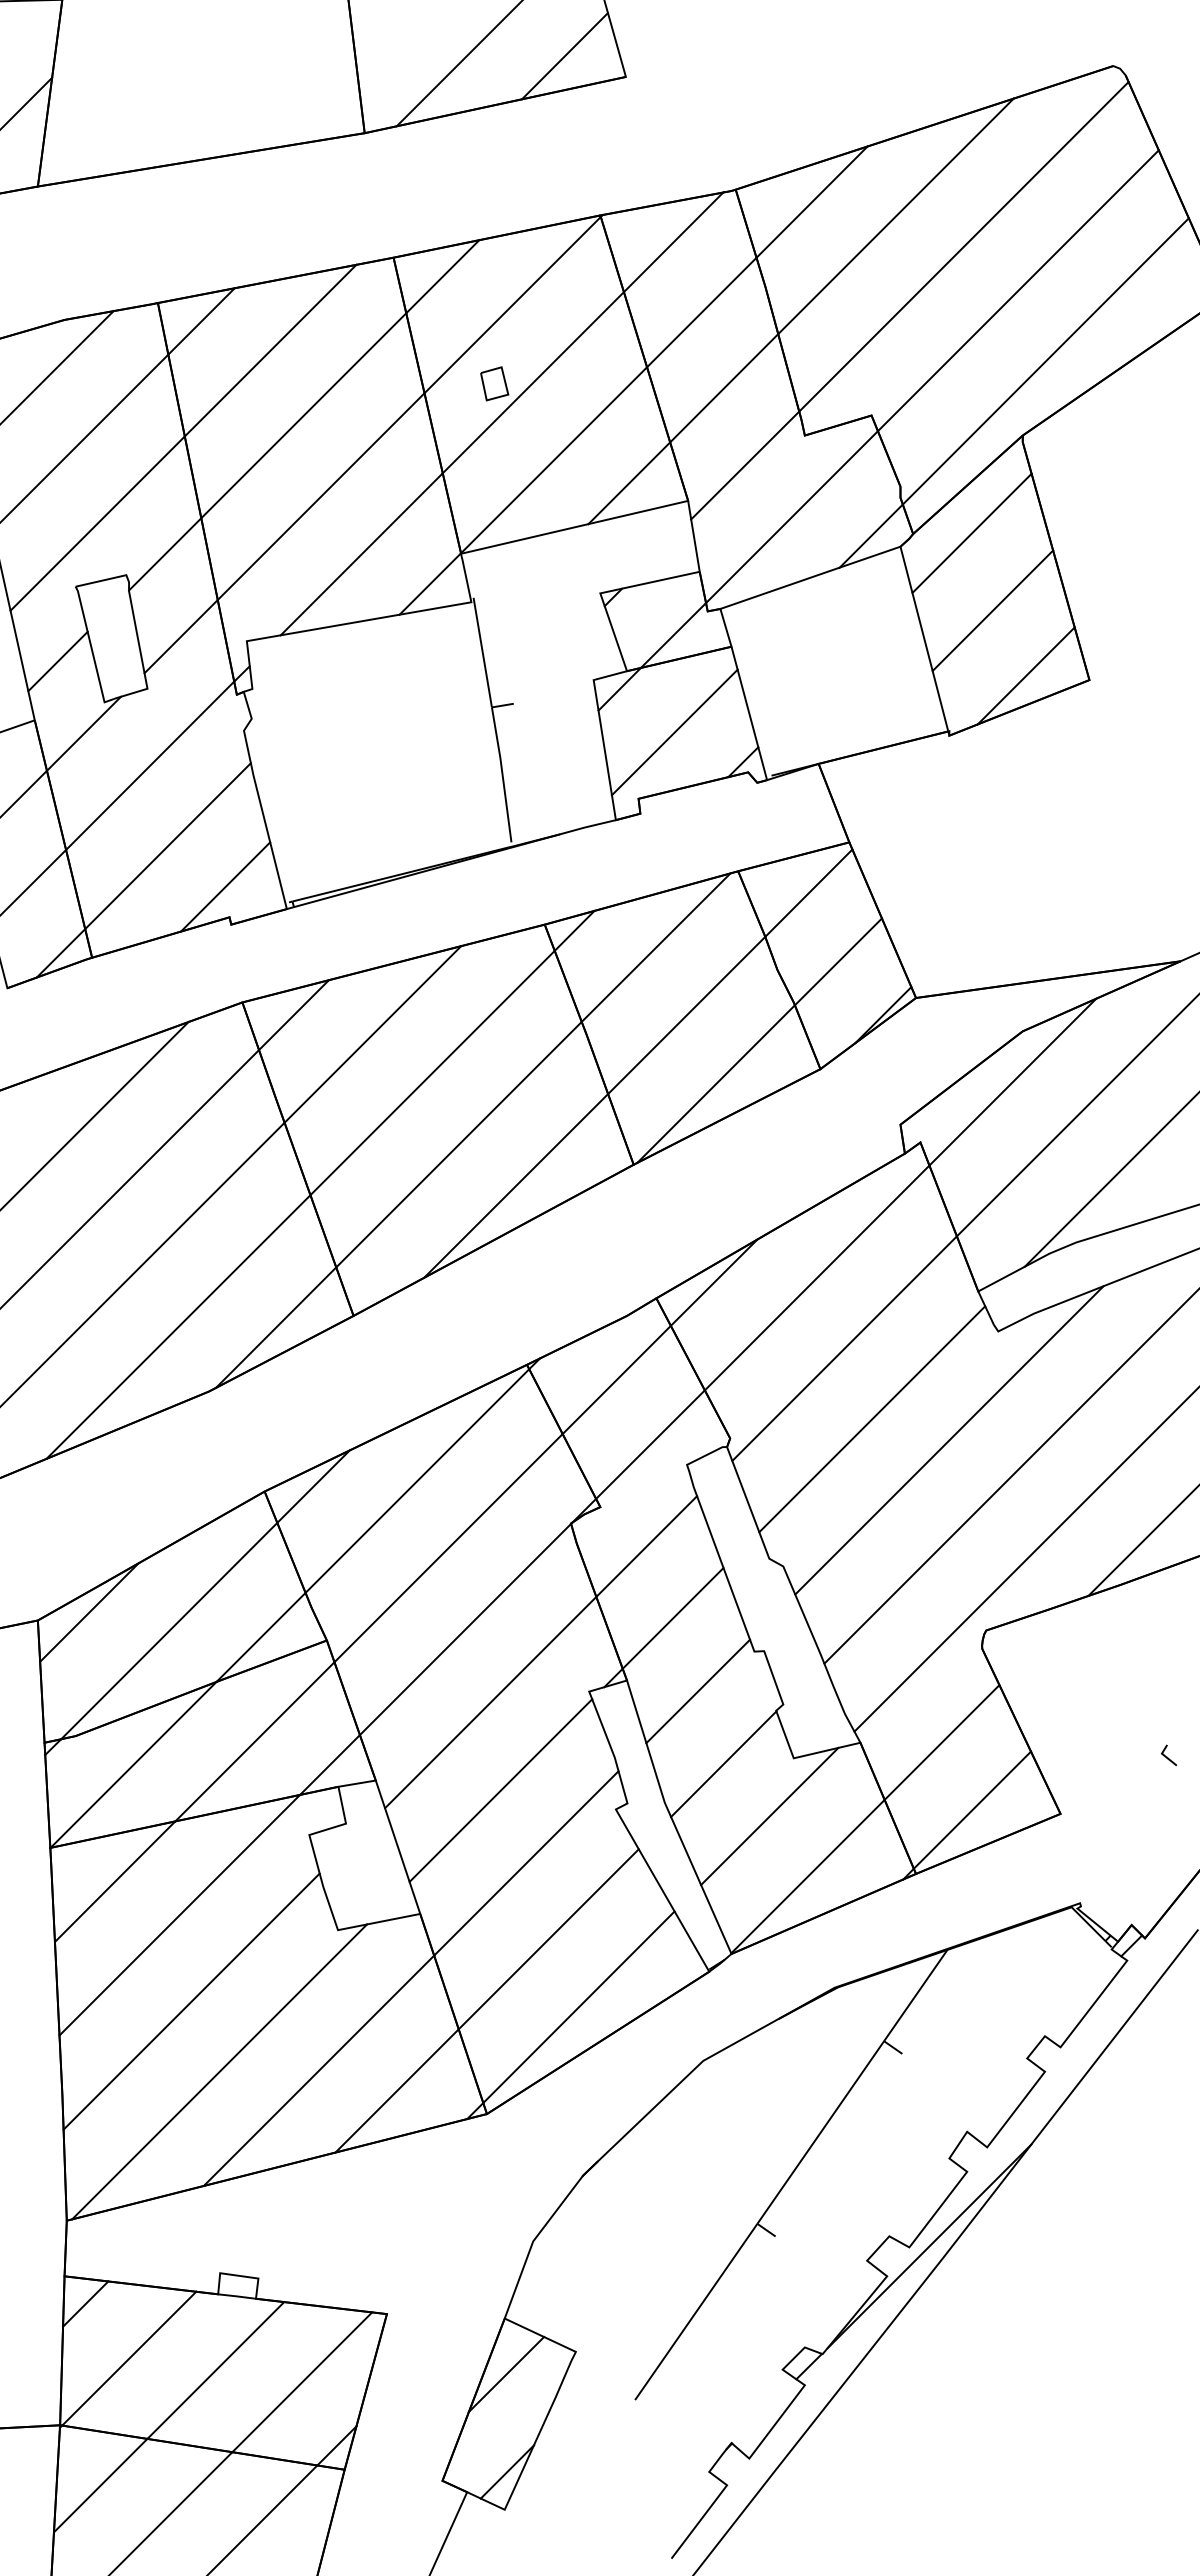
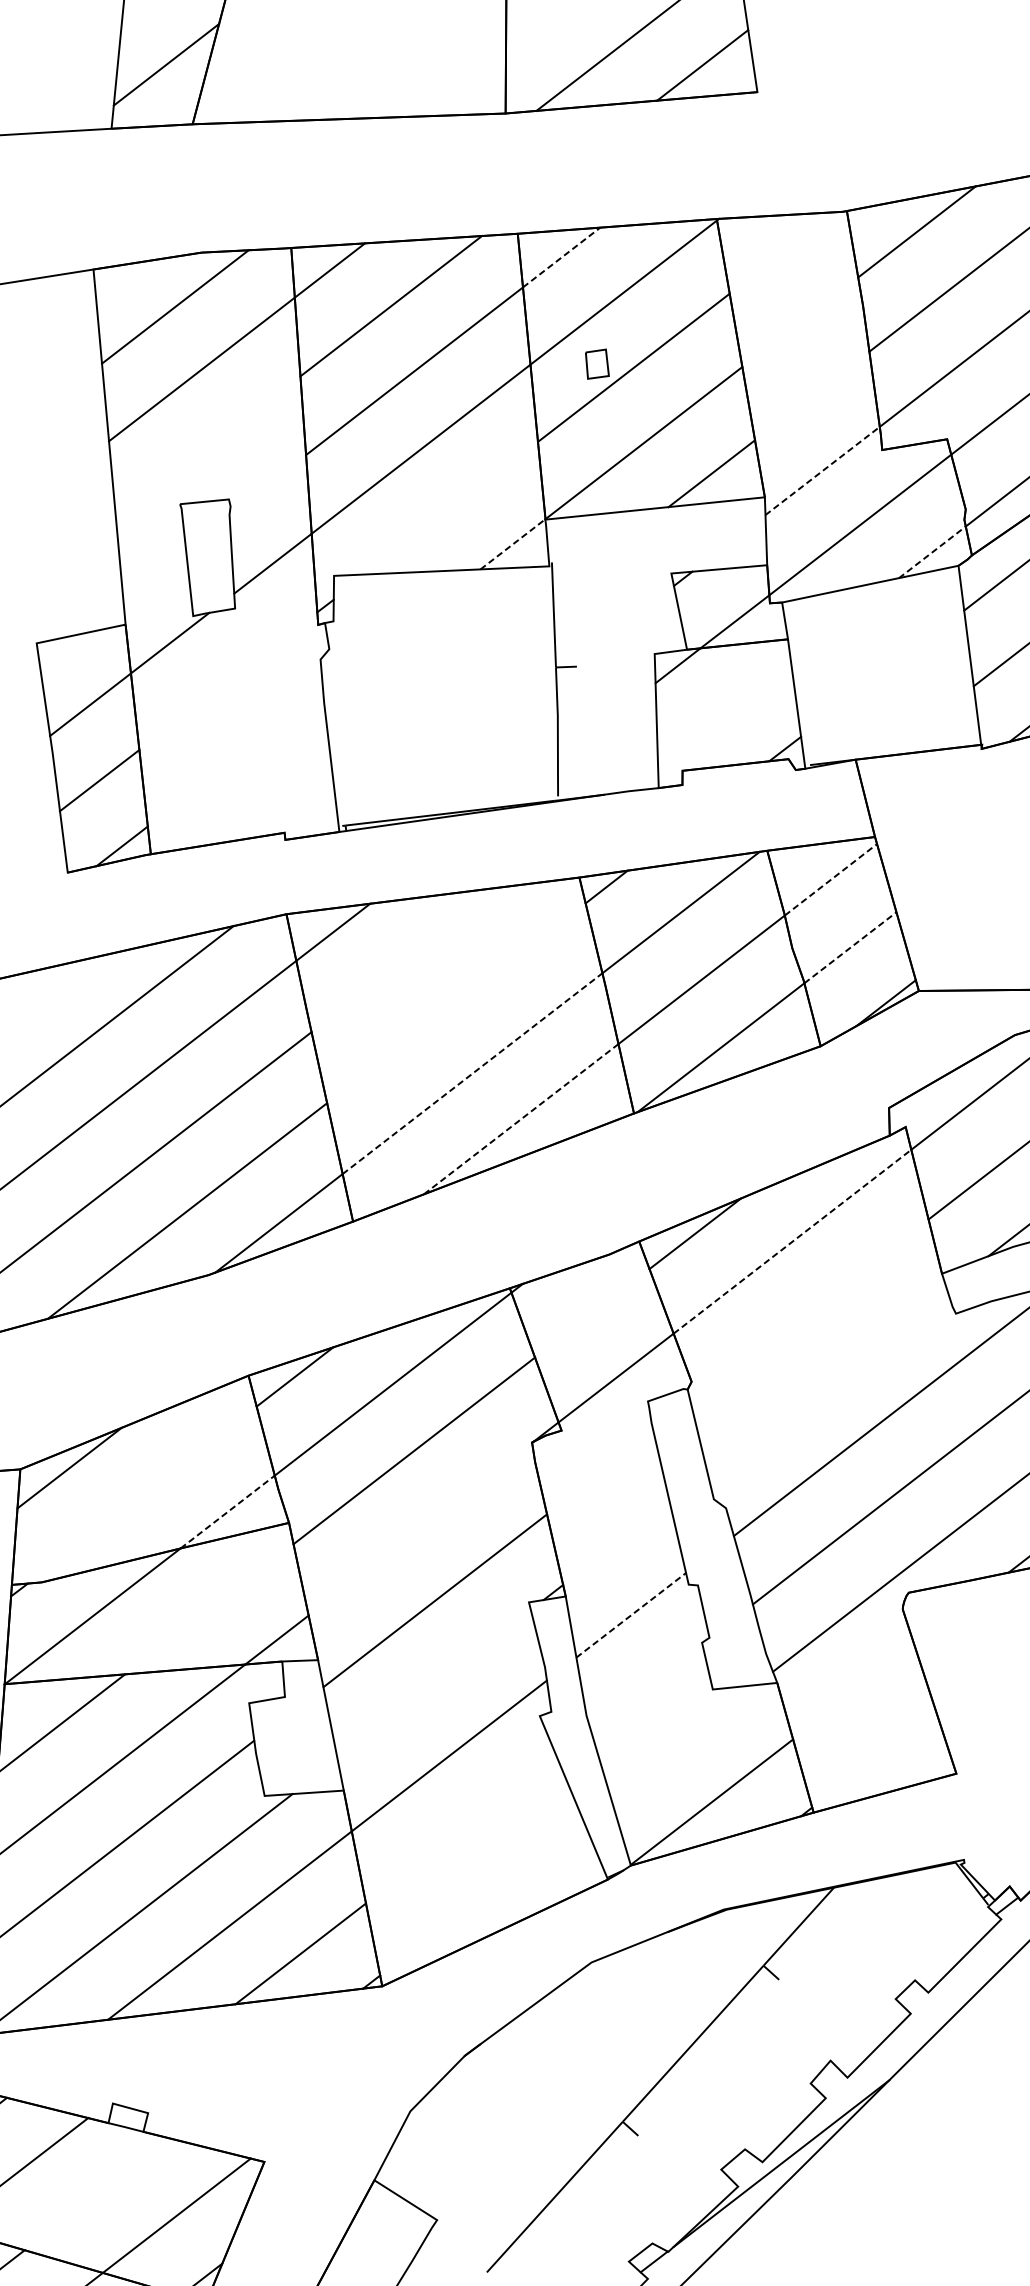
line: (673, 242) -> (782, 253), removed
line: (442, 276) -> (561, 257), solid -> dashed
line: (701, 312) -> (800, 322), removed
line: (724, 388) -> (812, 396), removed
line: (745, 465) -> (822, 470), solid -> dashed
line: (97, 523) -> (208, 447), removed
line: (871, 536) -> (932, 552), solid -> dashed
line: (165, 554) -> (268, 484), removed
line: (361, 554) -> (452, 508), removed
line: (430, 583) -> (513, 543), solid -> dashed
line: (57, 661) -> (153, 572), removed
line: (674, 732) -> (724, 712), removed
line: (150, 765) -> (228, 680), removed
line: (167, 846) -> (234, 758), removed
line: (225, 886) -> (284, 803), removed
line: (808, 893) -> (830, 880), solid -> dashed
line: (838, 961) -> (850, 947), solid -> dashed
line: (372, 1034) -> (404, 959), removed
line: (432, 1072) -> (456, 1002), removed
line: (458, 1144) -> (472, 1073), solid -> dashed
line: (516, 1185) -> (521, 1118), solid -> dashed
line: (817, 1278) -> (792, 1242), solid -> dashed
line: (844, 1348) -> (809, 1311), removed
line: (616, 1379) -> (592, 1312), removed
line: (872, 1419) -> (827, 1381), removed
line: (646, 1546) -> (600, 1473), removed
line: (672, 1618) -> (615, 1543), removed
line: (465, 1629) -> (420, 1529), removed
line: (169, 1630) -> (142, 1494), removed
line: (261, 1637) -> (228, 1512), solid -> dashed
line: (698, 1691) -> (631, 1615), solid -> dashed
line: (254, 1741) -> (209, 1608), removed
line: (941, 1742) -> (853, 1692), removed
line: (723, 1764) -> (646, 1686), removed
line: (500, 1790) -> (433, 1684), removed
line: (971, 1809) -> (873, 1758), removed
line: (769, 1816) -> (683, 1741), removed
line: (548, 1939) -> (460, 1829), removed
line: (578, 2006) -> (481, 1896), removed
line: (215, 2370) -> (96, 2194), removed
line: (506, 2374) -> (369, 2232), removed

